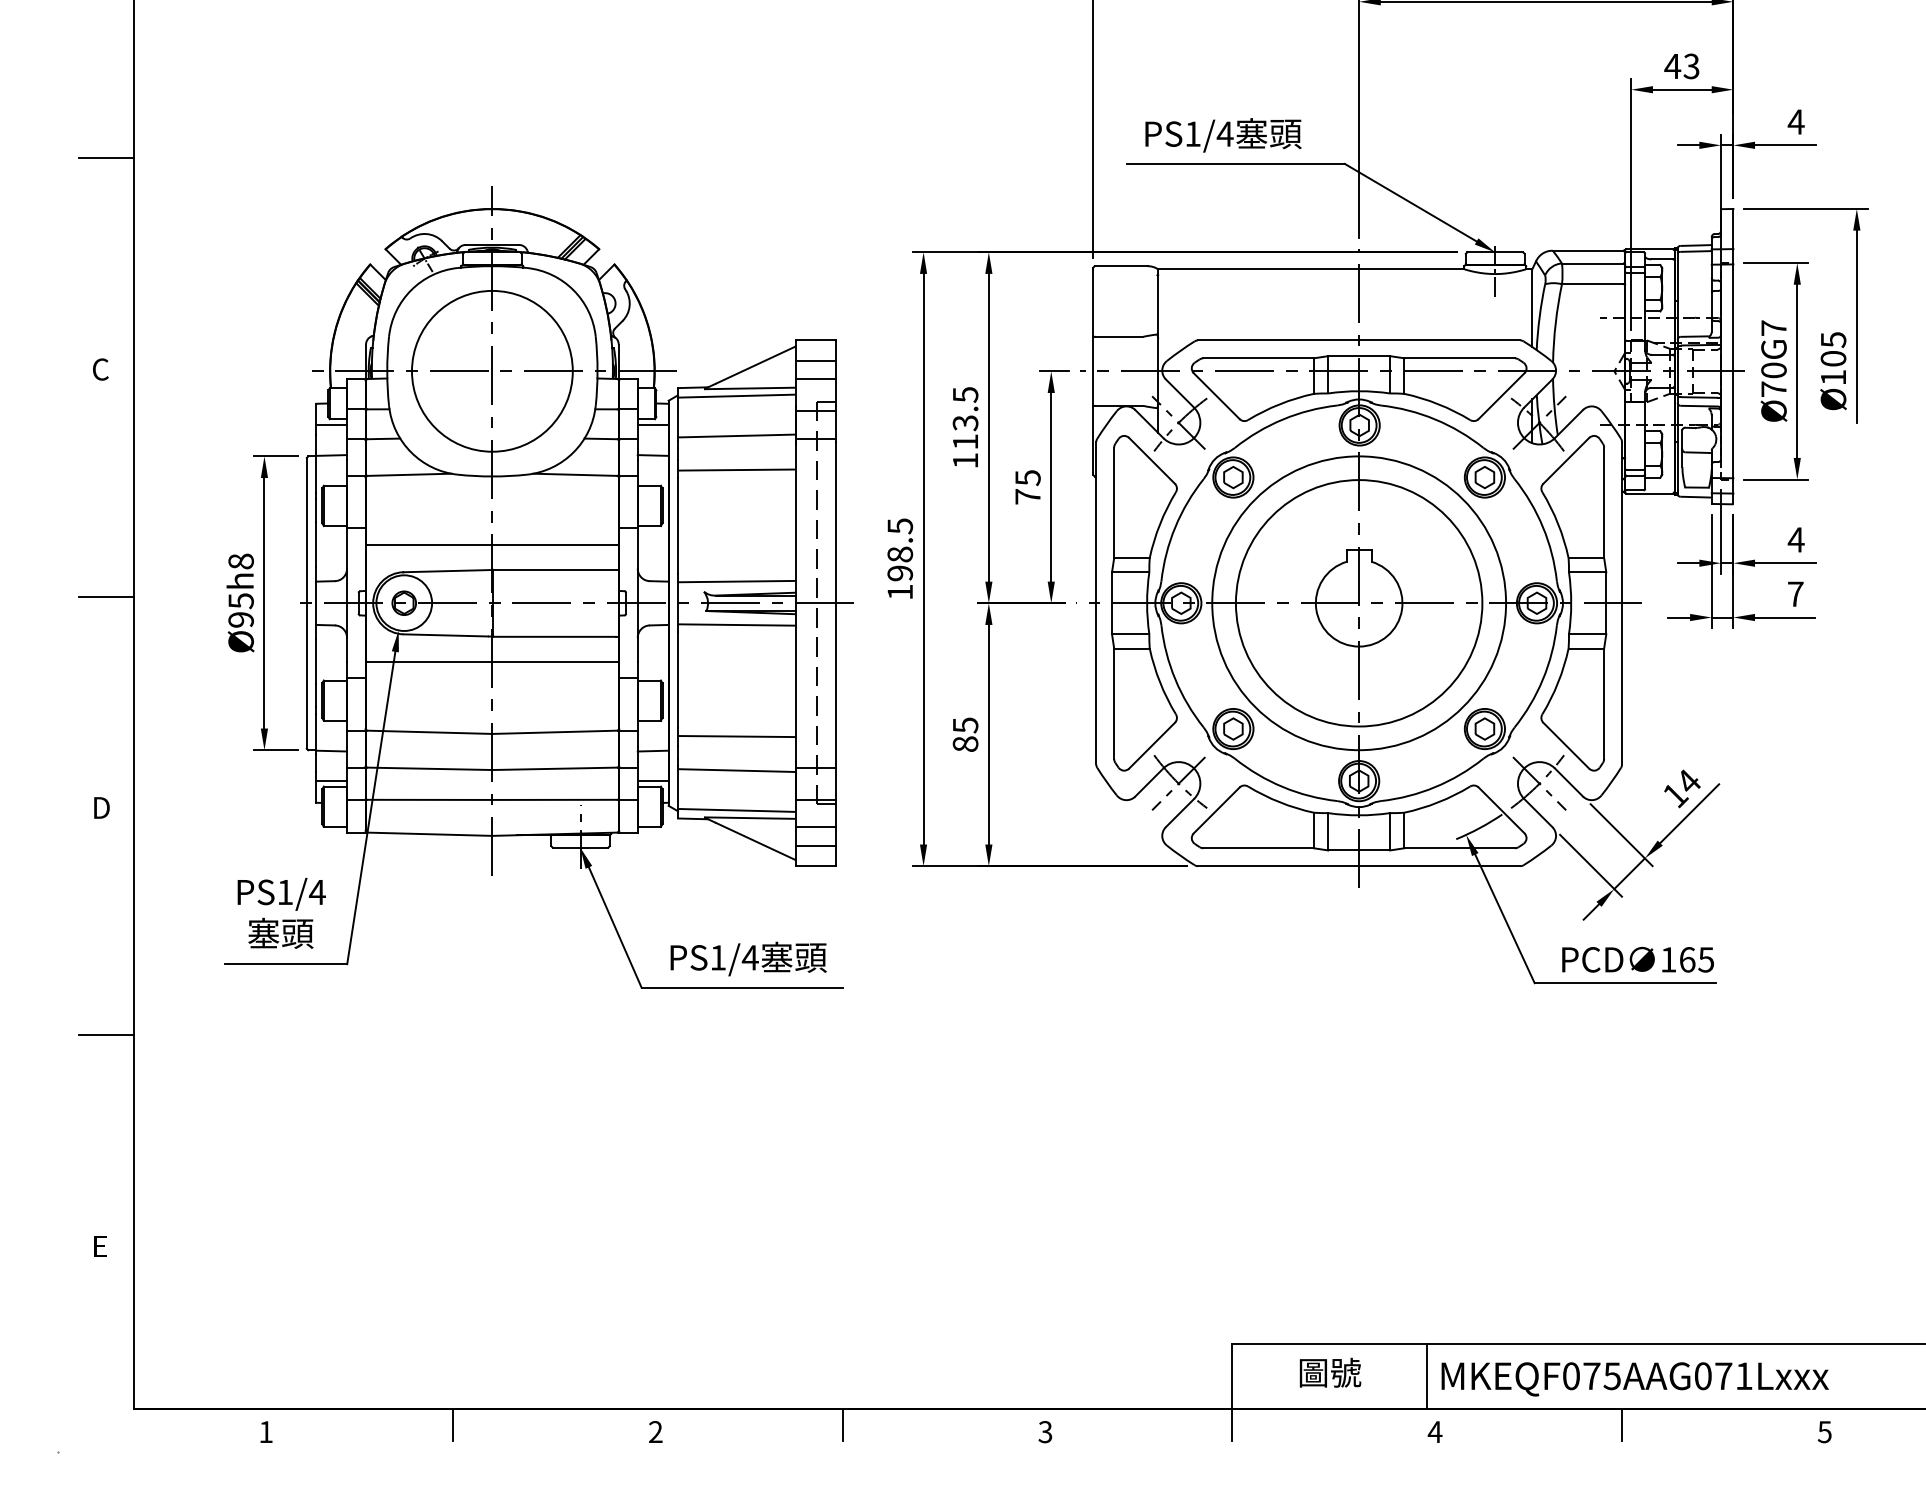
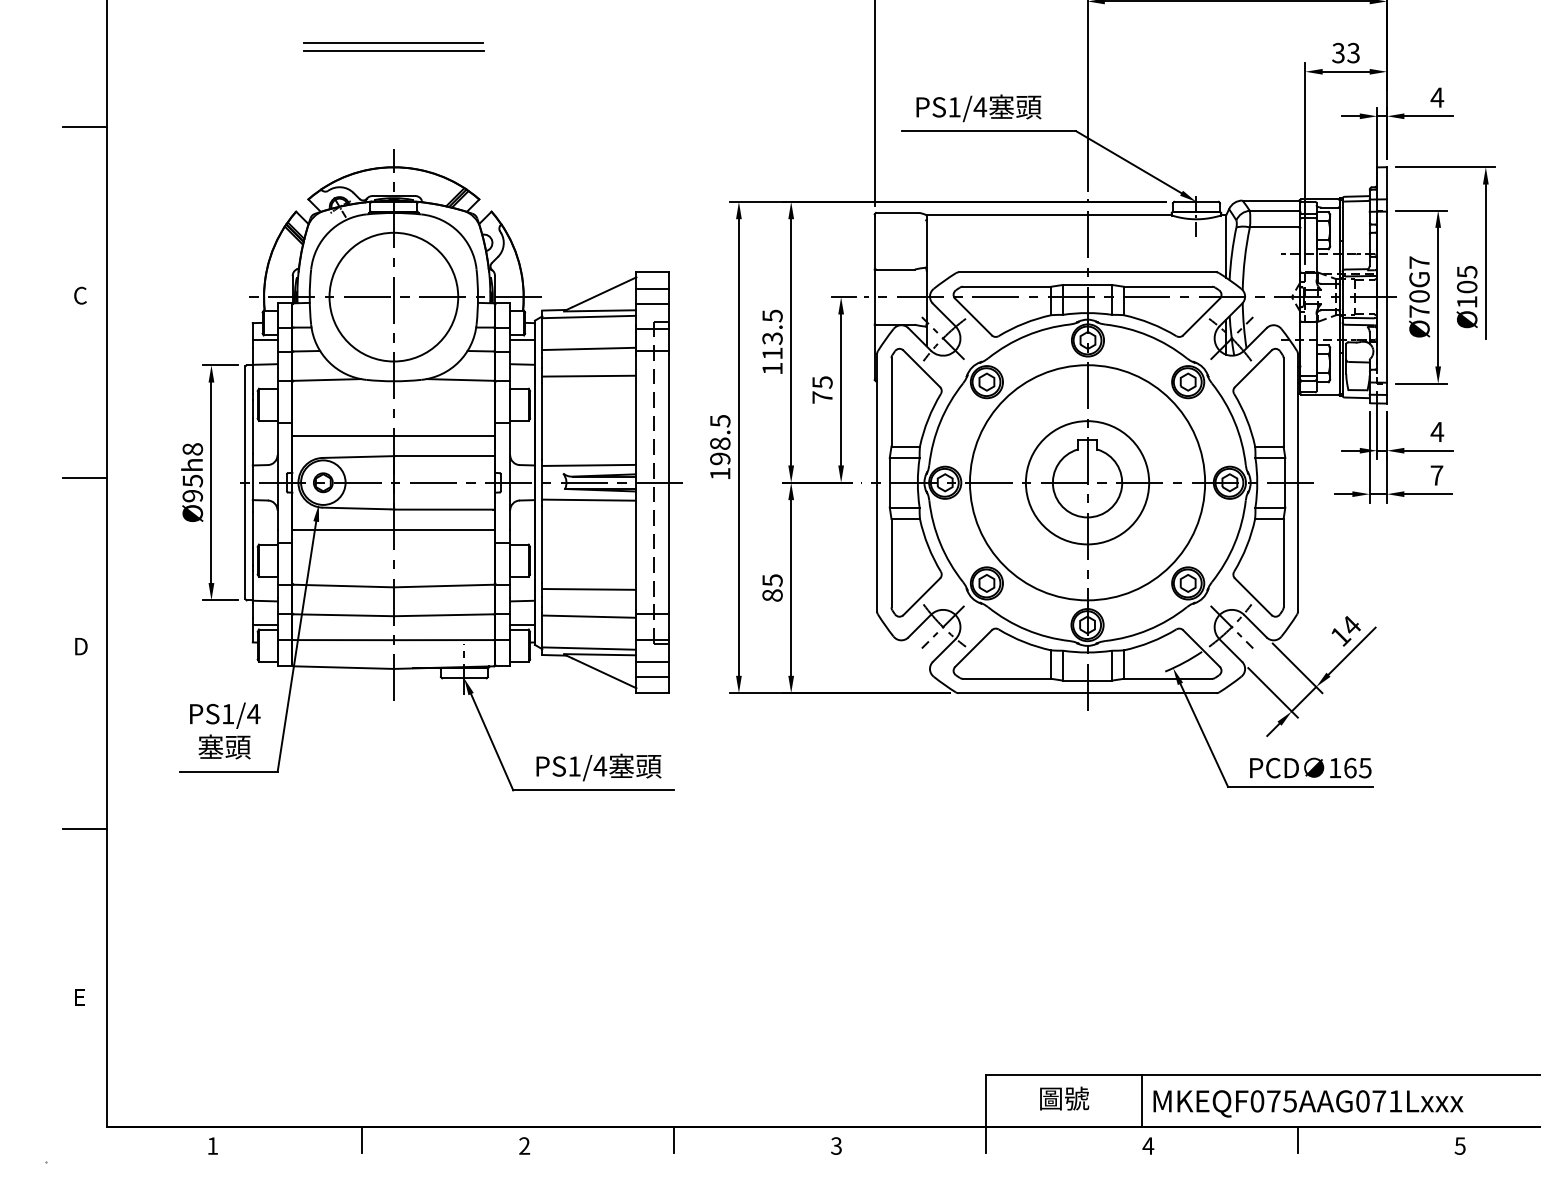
line: (492, 53) -> (393, 42), added
line: (492, 64) -> (393, 51), added
text: (1672, 66) -> (1338, 53), 43 -> 33
circle: (1359, 603) -> (1087, 482), size x0.62

